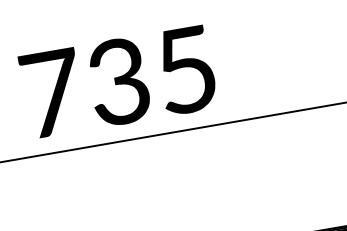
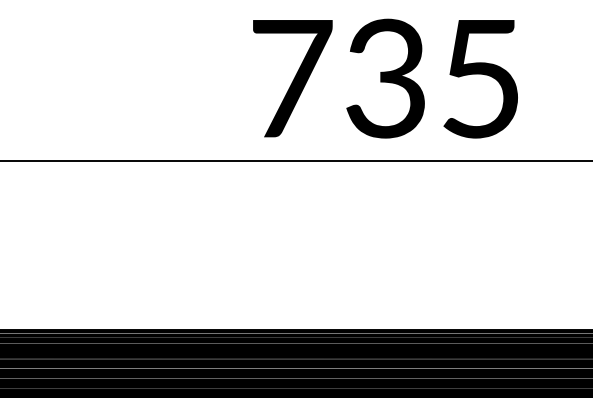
text: (118, 81) -> (385, 78), moved

